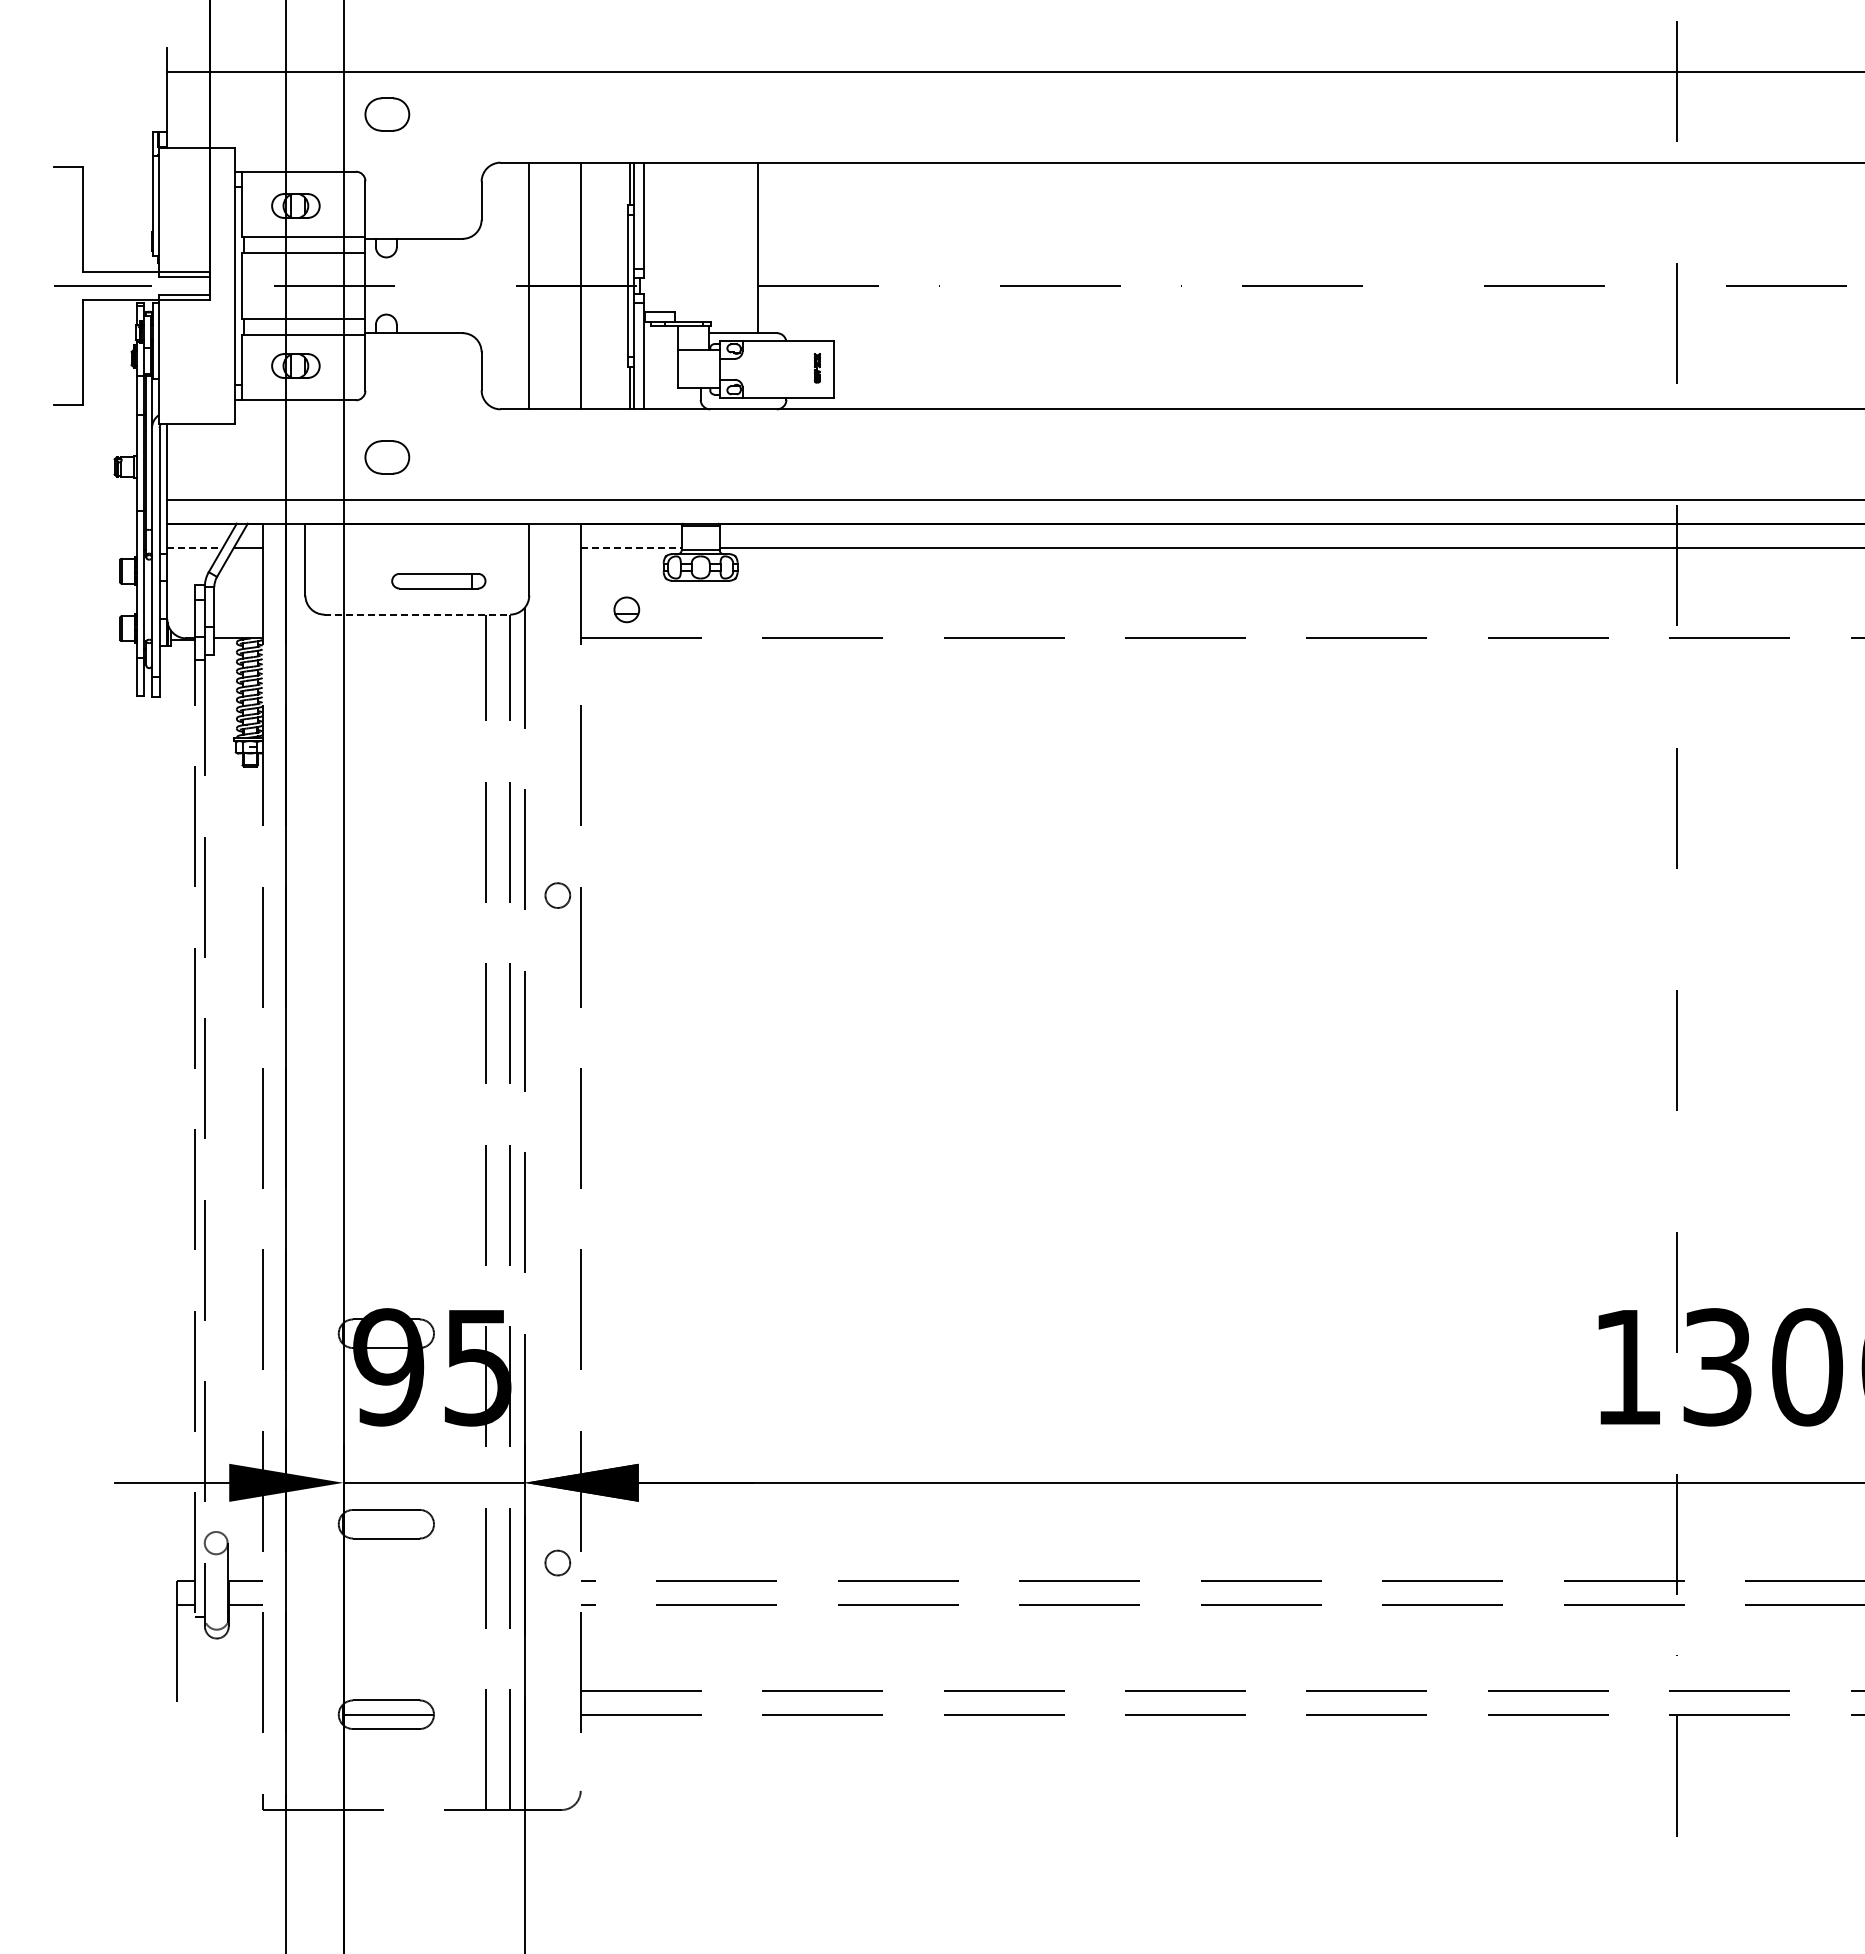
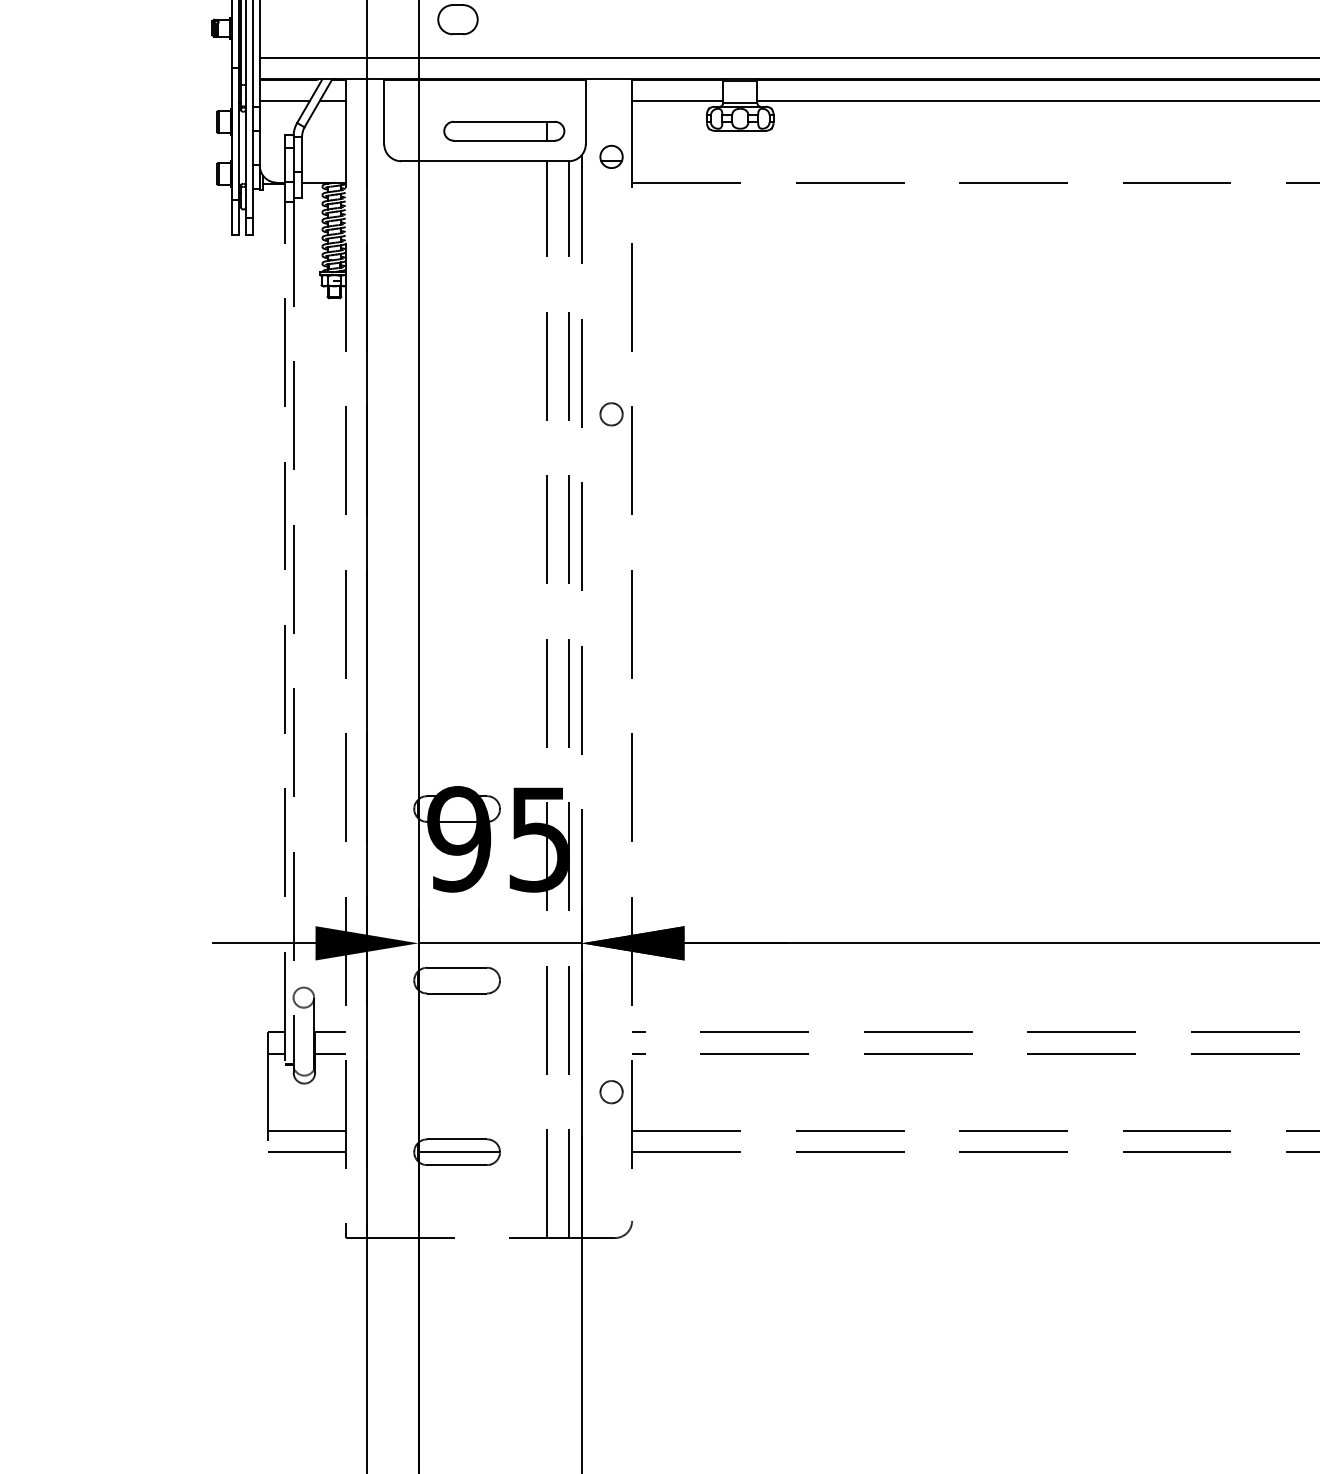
line: (195, 547) -> (285, 100), dashed -> solid
line: (631, 547) -> (677, 100), dashed -> solid
part: (438, 580) -> (504, 130), size x1.43
part: (626, 609) -> (611, 156), moved
line: (417, 614) -> (485, 161), dashed -> solid
circle: (557, 1562) -> (611, 1091), moved
line: (219, 1690) -> (306, 1130), added
line: (219, 1714) -> (306, 1152), added

